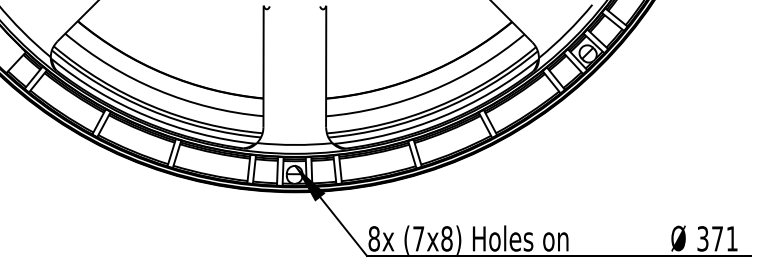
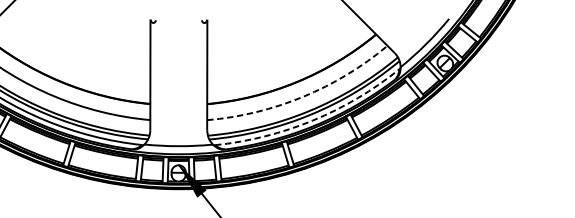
arc: (431, 90) -> (302, 96), solid -> dashed
arc: (442, 116) -> (312, 120), solid -> dashed

